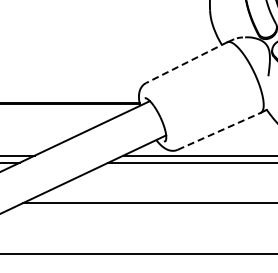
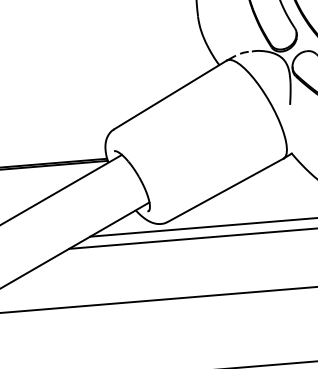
line: (186, 62) -> (170, 94), dashed -> solid
line: (219, 131) -> (226, 190), dashed -> solid

